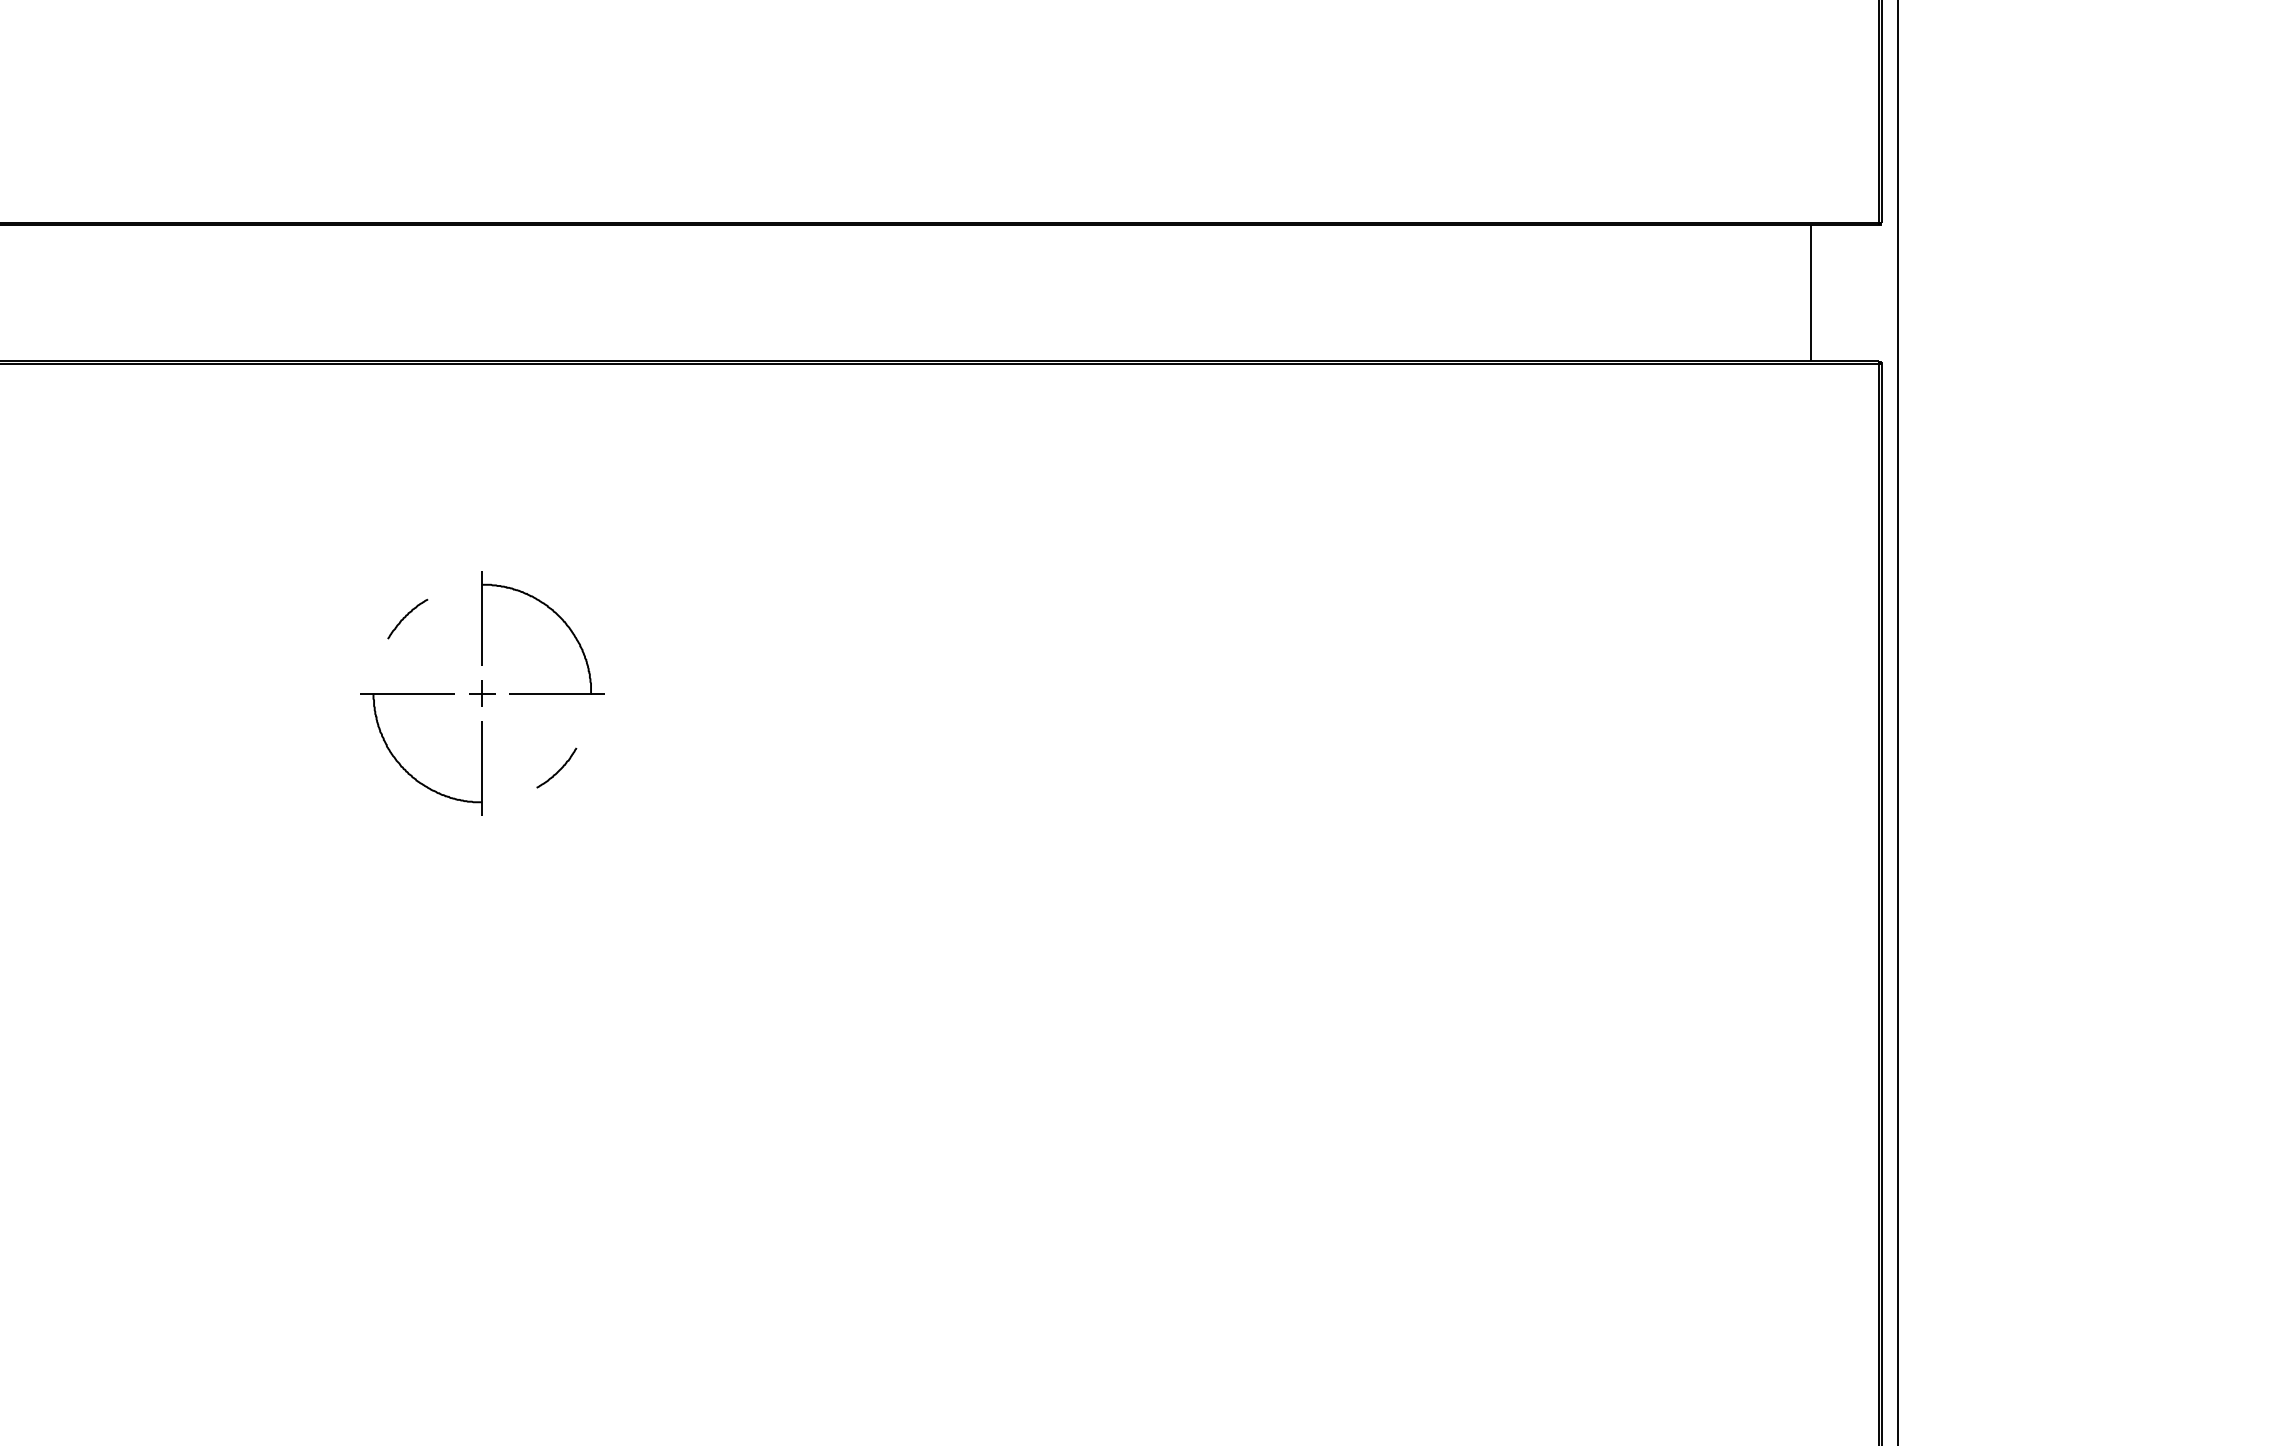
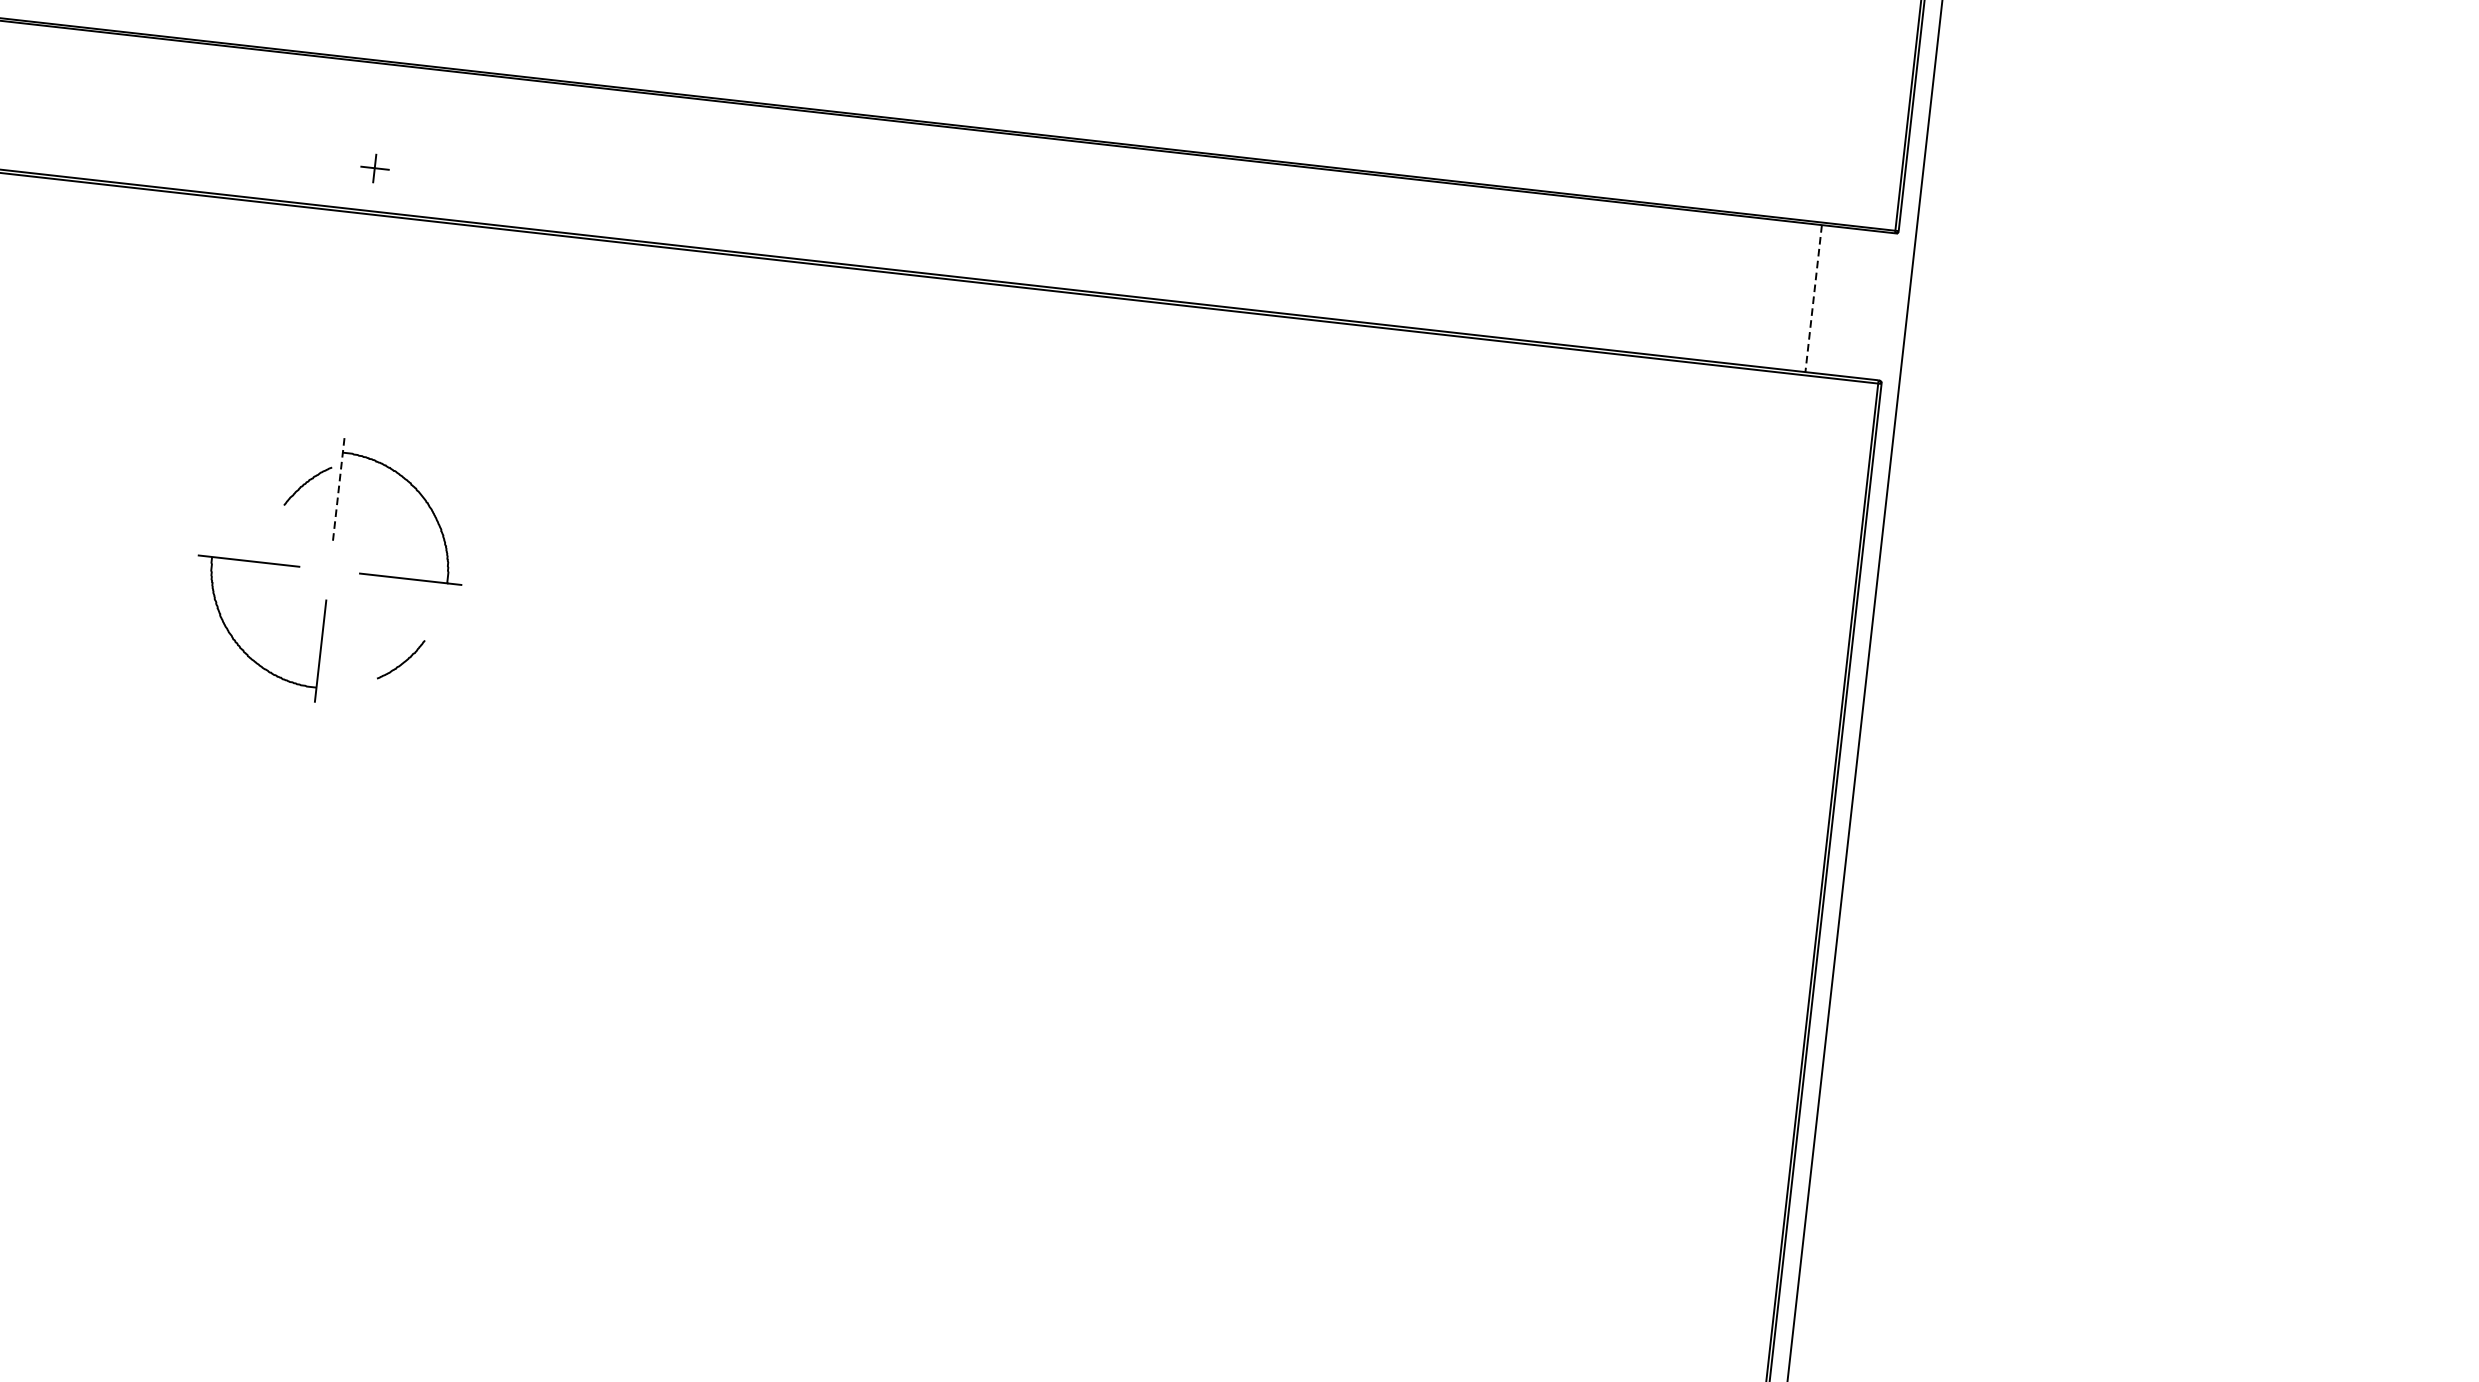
line: (1810, 293) -> (1813, 298), solid -> dashed
curve: (406, 617) -> (306, 484), moved
line: (482, 618) -> (339, 489), solid -> dashed
part: (482, 693) -> (375, 168), moved

